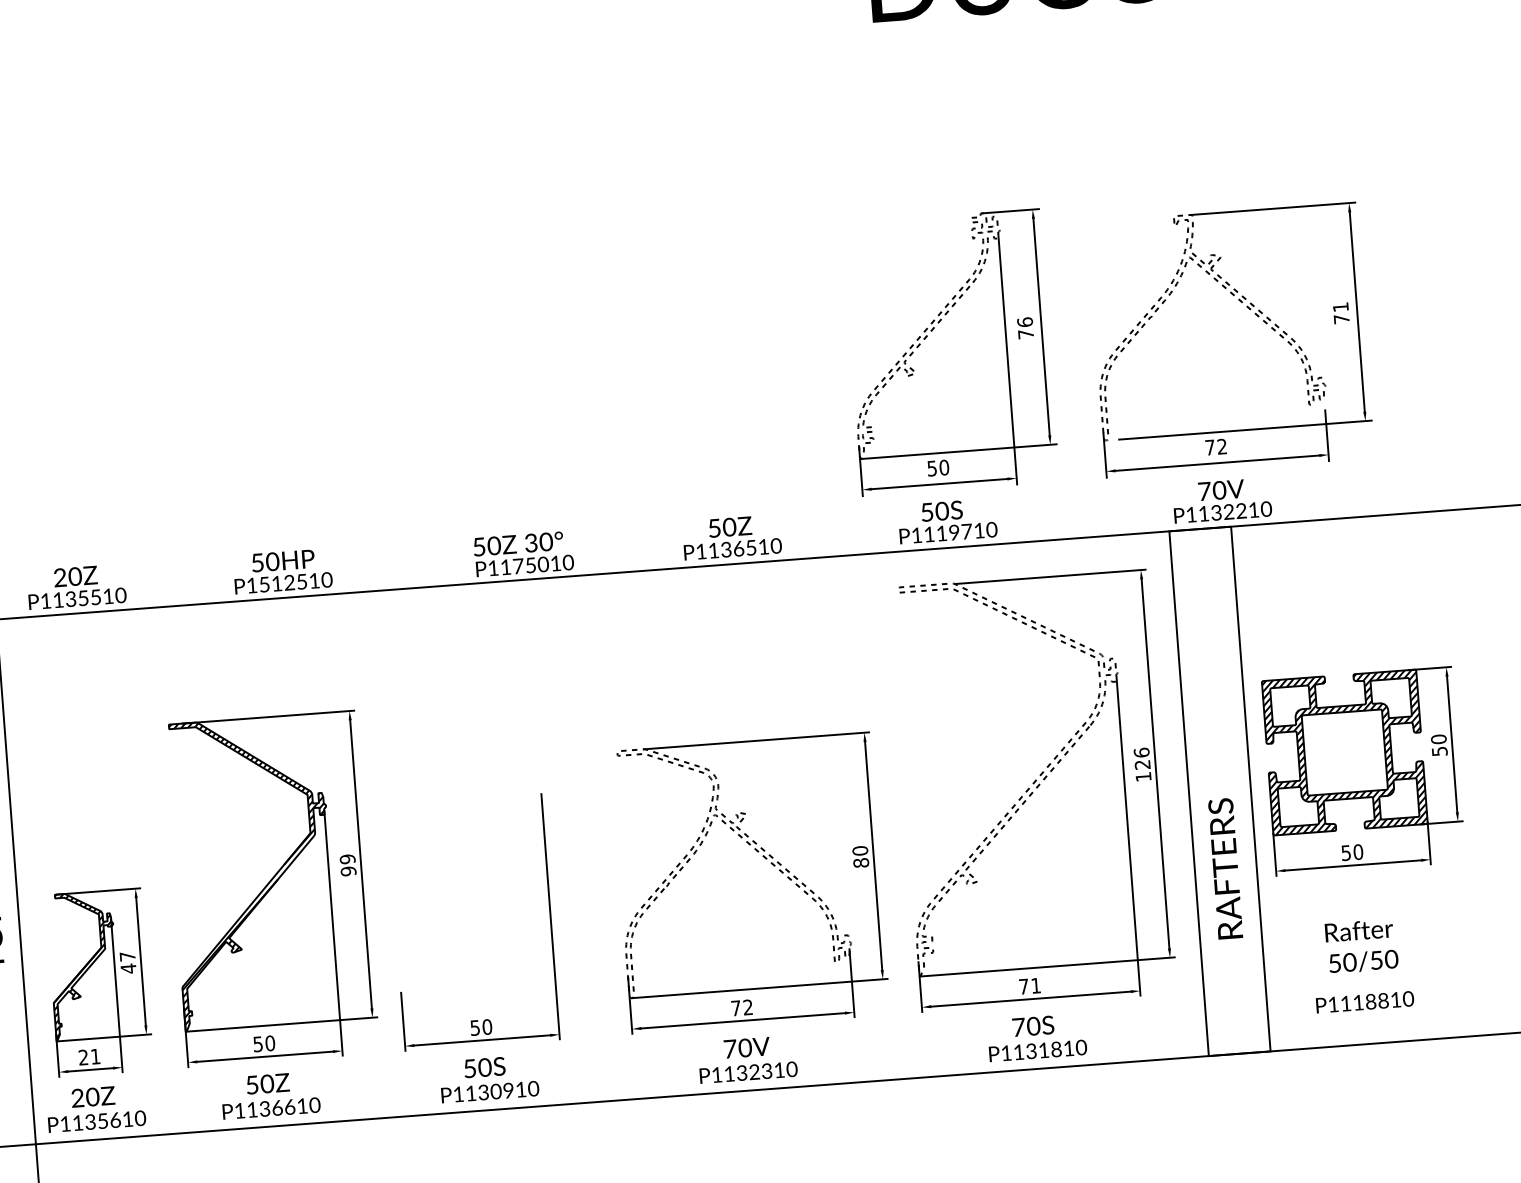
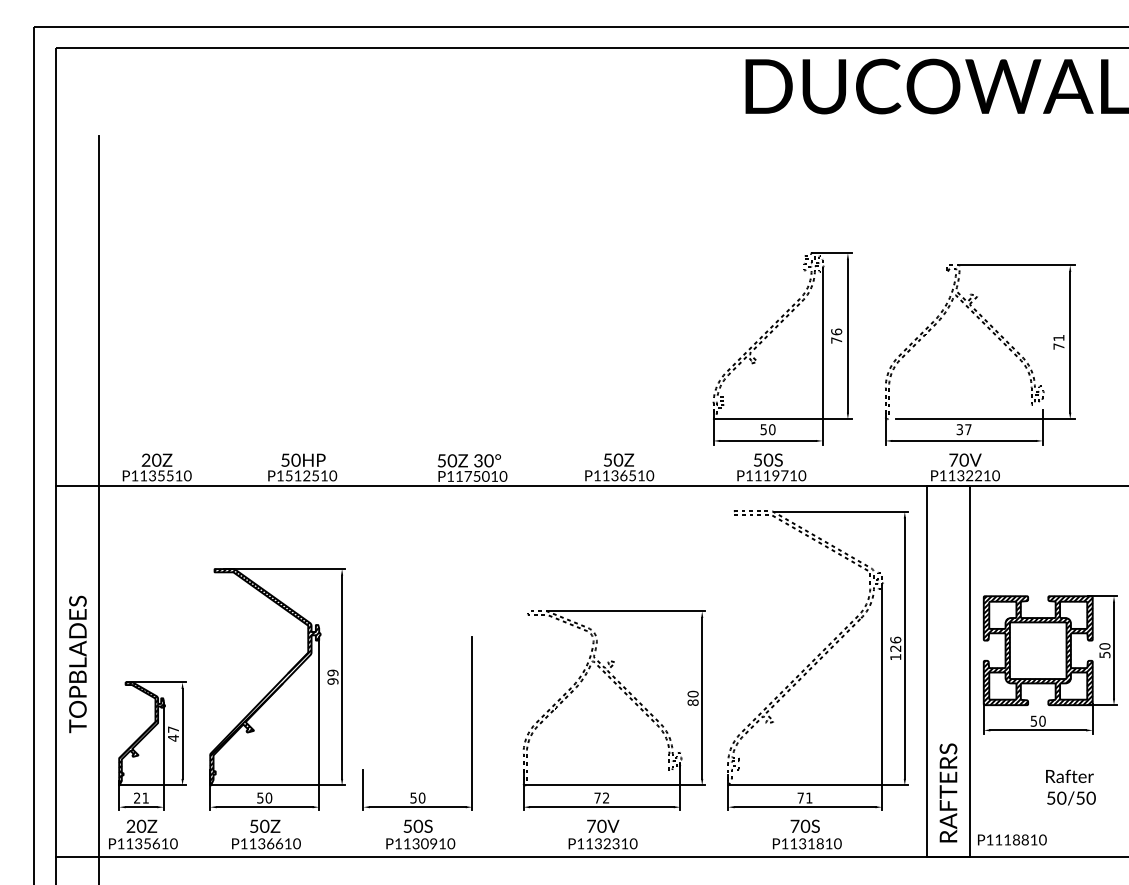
text: (1215, 447) -> (963, 429), 72 -> 37
text: (1225, 868) -> (948, 792), moved
text: (1361, 946) -> (1070, 787), moved
text: (1365, 1001) -> (1012, 839), moved

